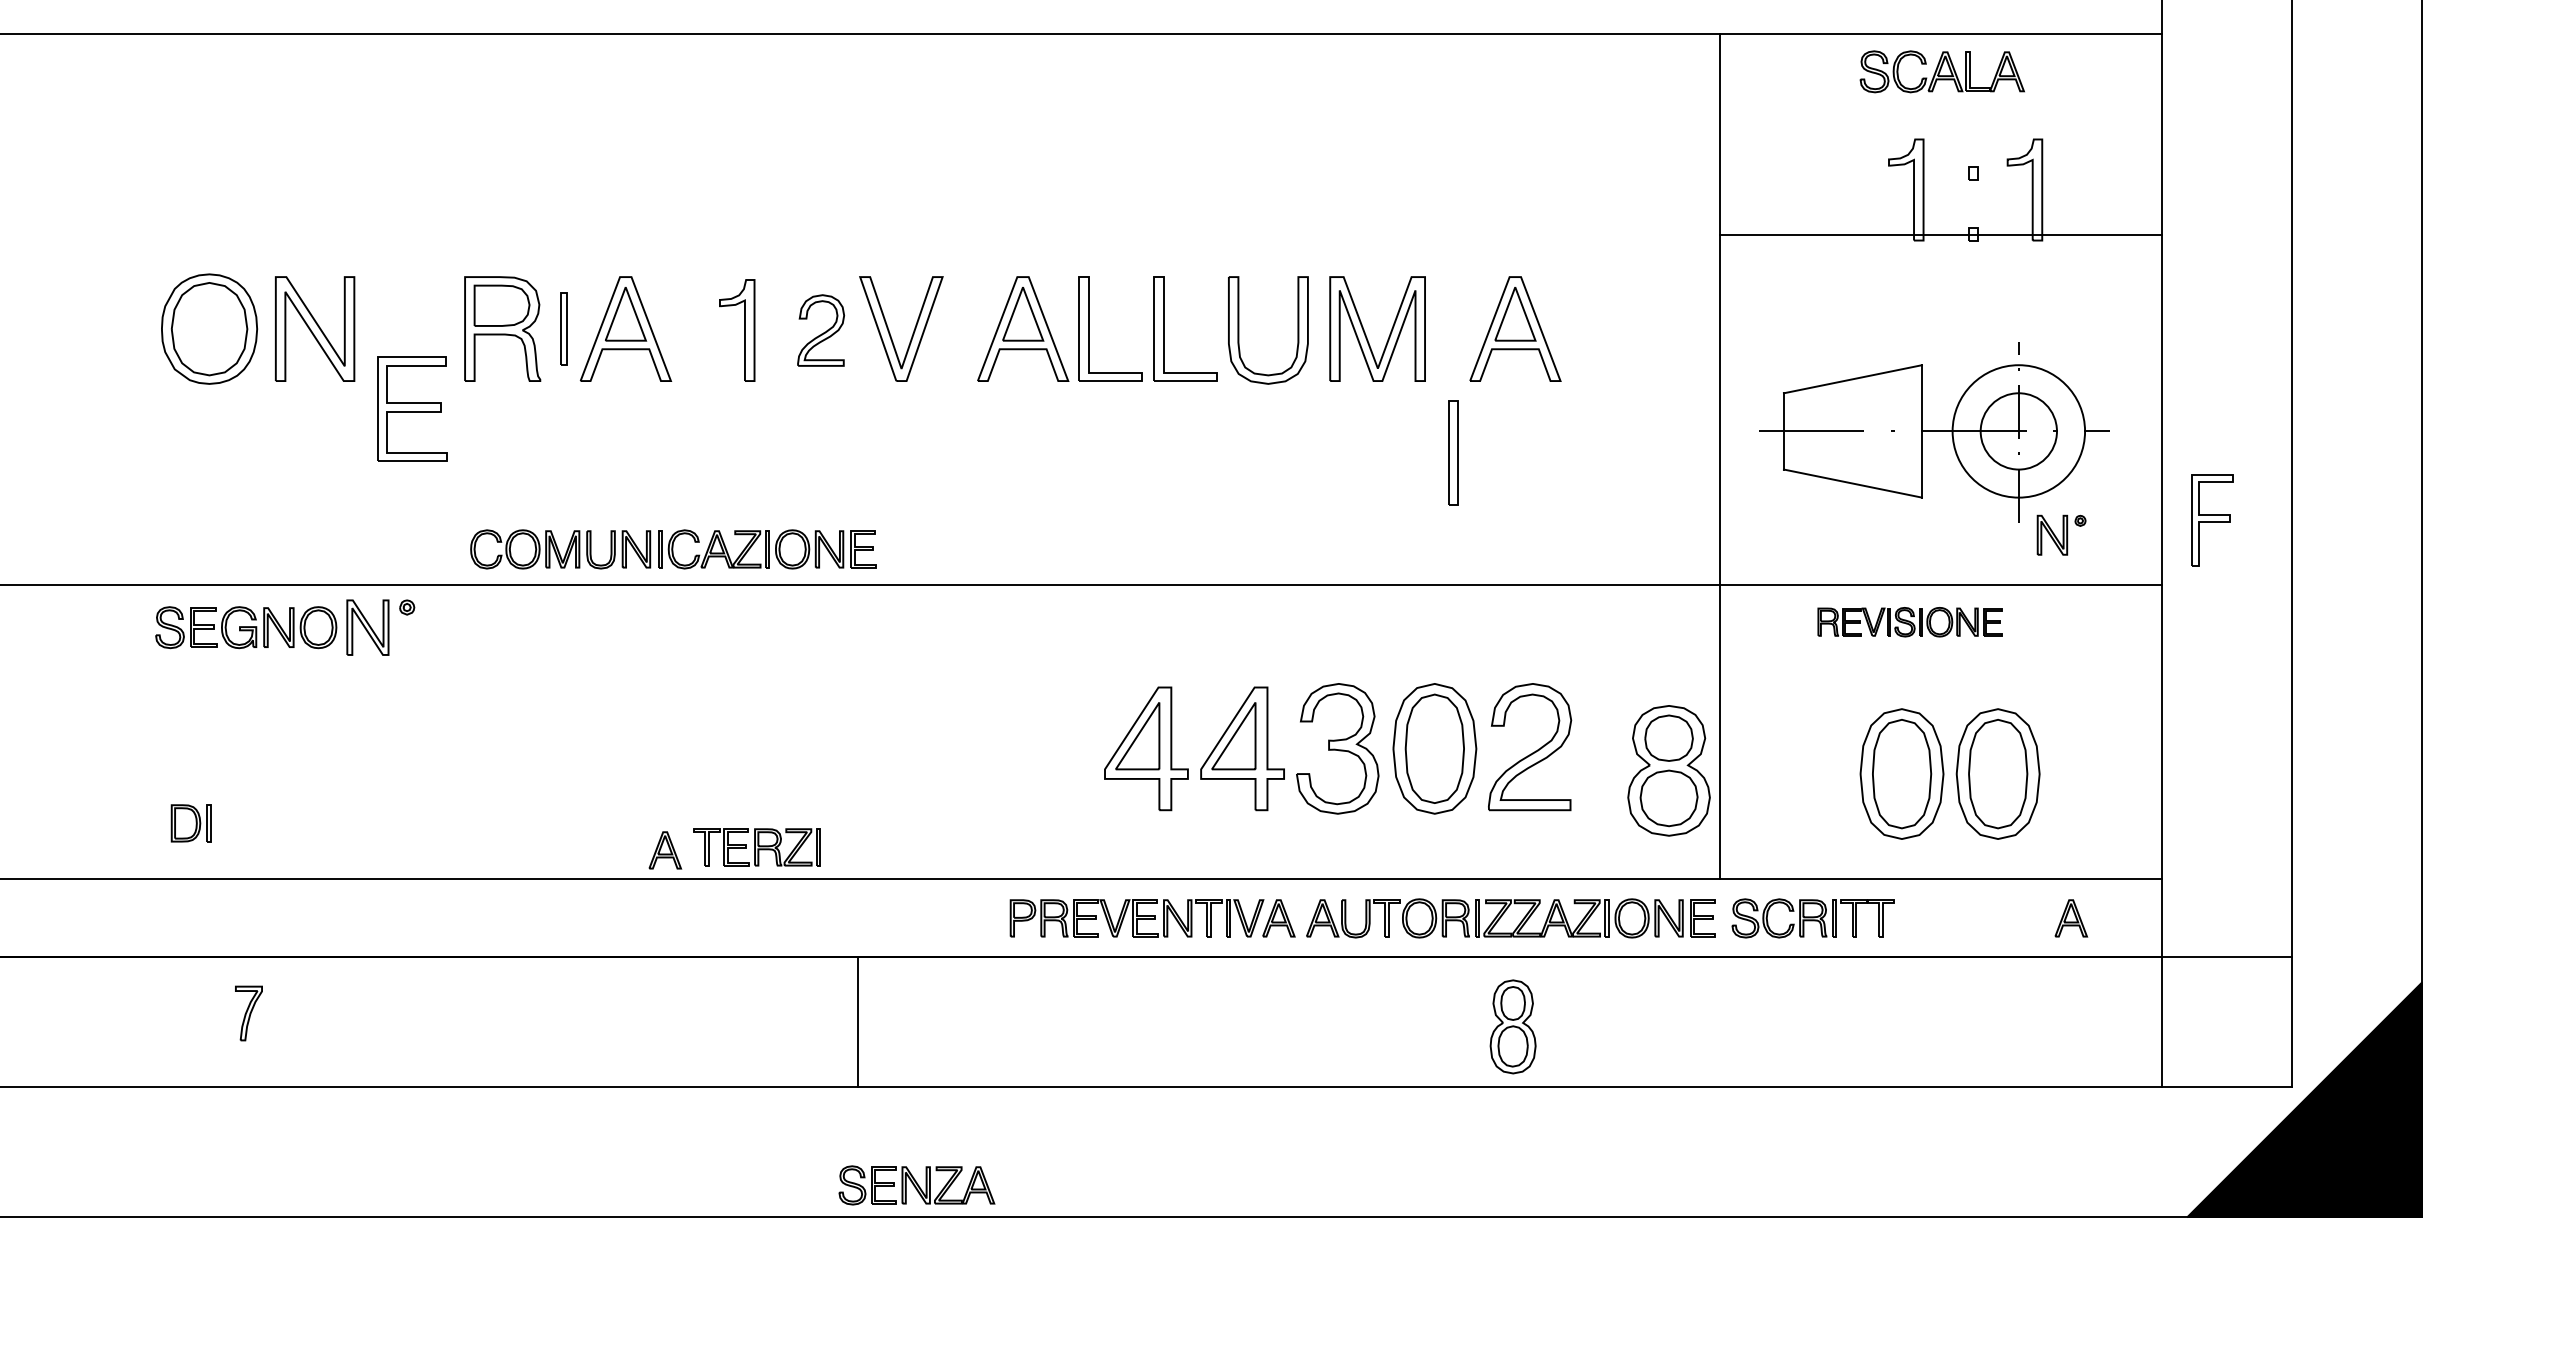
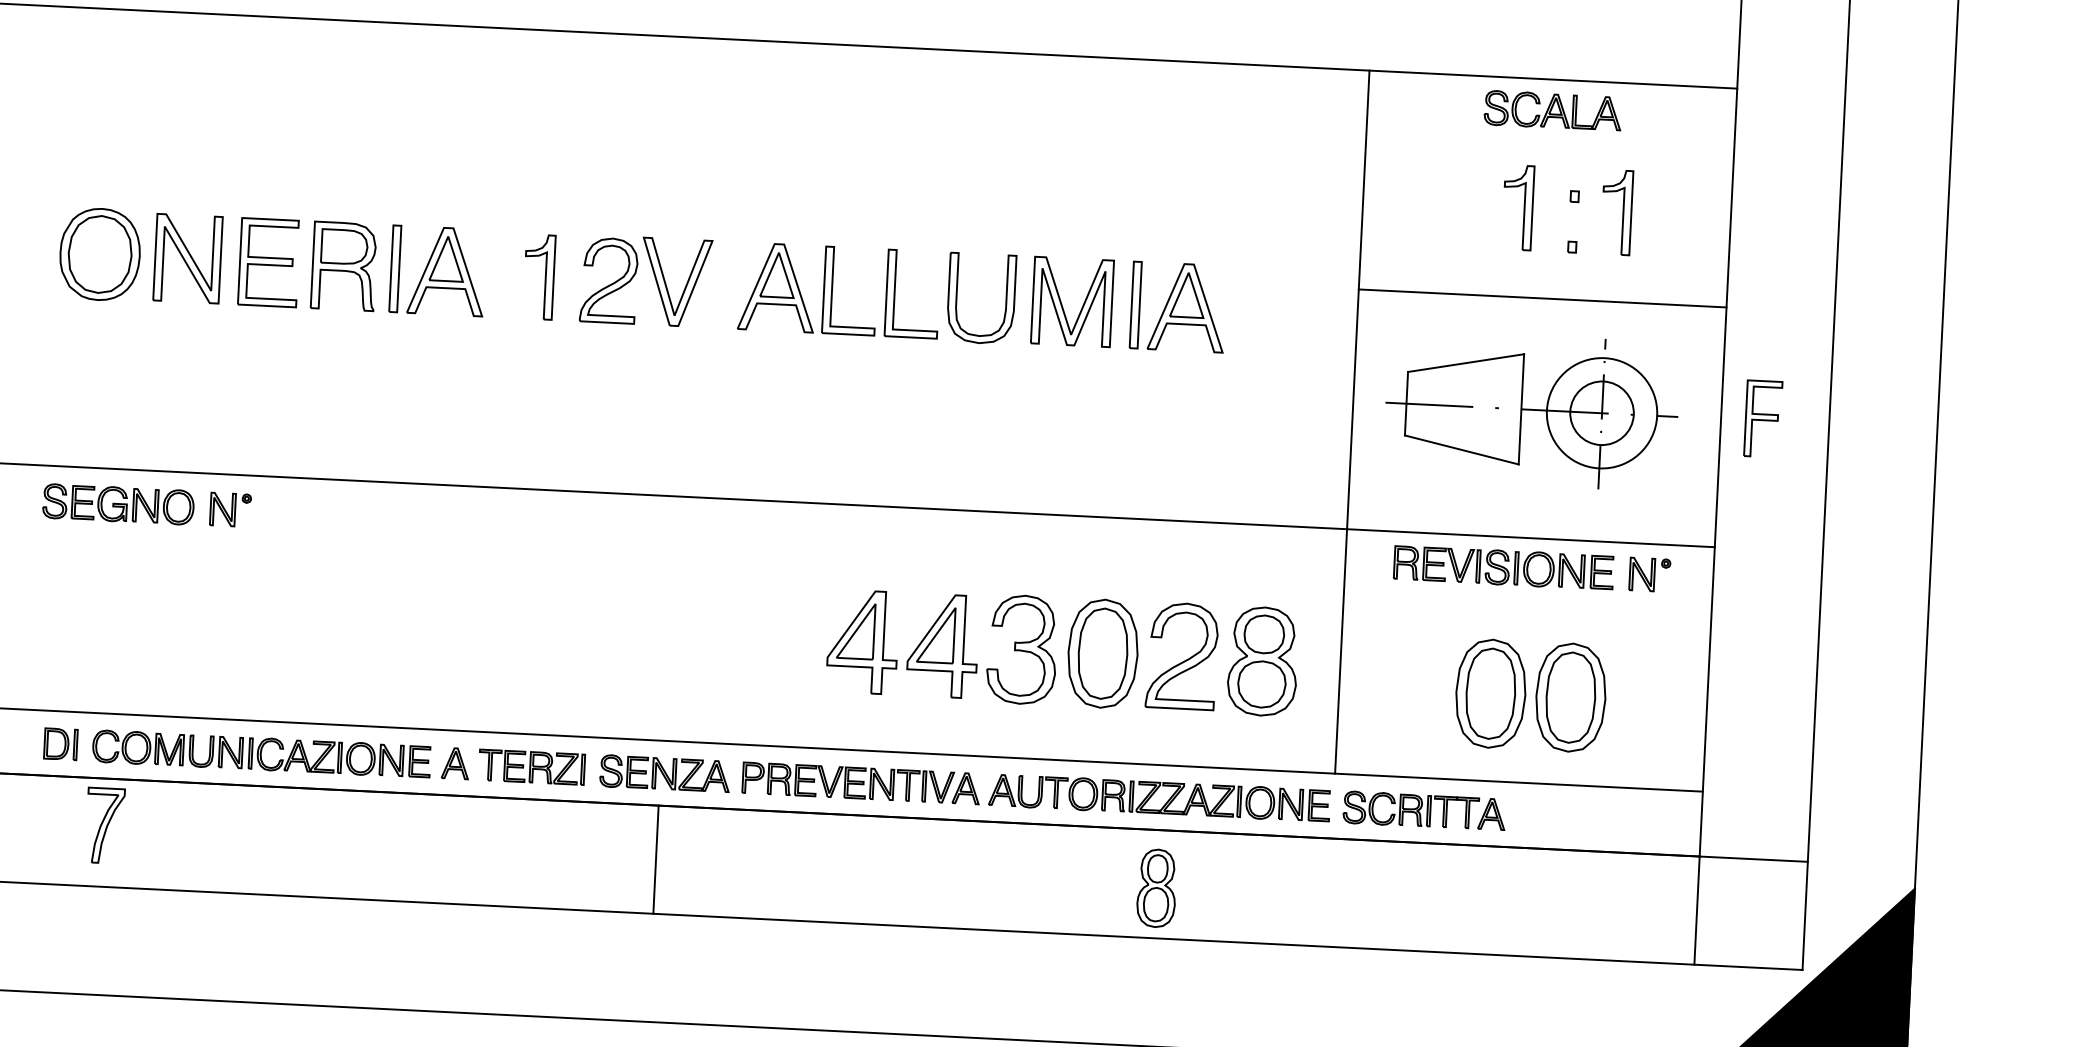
line: (1940, 235) -> (1542, 298), moved
part: (563, 328) -> (394, 268), size x1.43
part: (820, 330) -> (608, 280), size x1.43
part: (412, 408) -> (269, 262), moved
part: (1453, 452) -> (1135, 304), moved
part: (2212, 520) -> (1763, 418), moved
part: (2061, 534) -> (1649, 574), moved
part: (673, 549) -> (261, 754), moved
part: (1910, 621) -> (1504, 567), size x1.43
part: (380, 627) -> (230, 509), size x0.71
part: (1668, 770) -> (1262, 661), moved
part: (190, 823) -> (60, 744), moved
part: (756, 847) -> (531, 767), moved
part: (665, 850) -> (455, 763), moved
part: (2071, 918) -> (1492, 814), moved
part: (248, 1013) -> (104, 825), size x1.67
line: (858, 1021) -> (656, 859), moved
part: (916, 1185) -> (664, 773), moved

